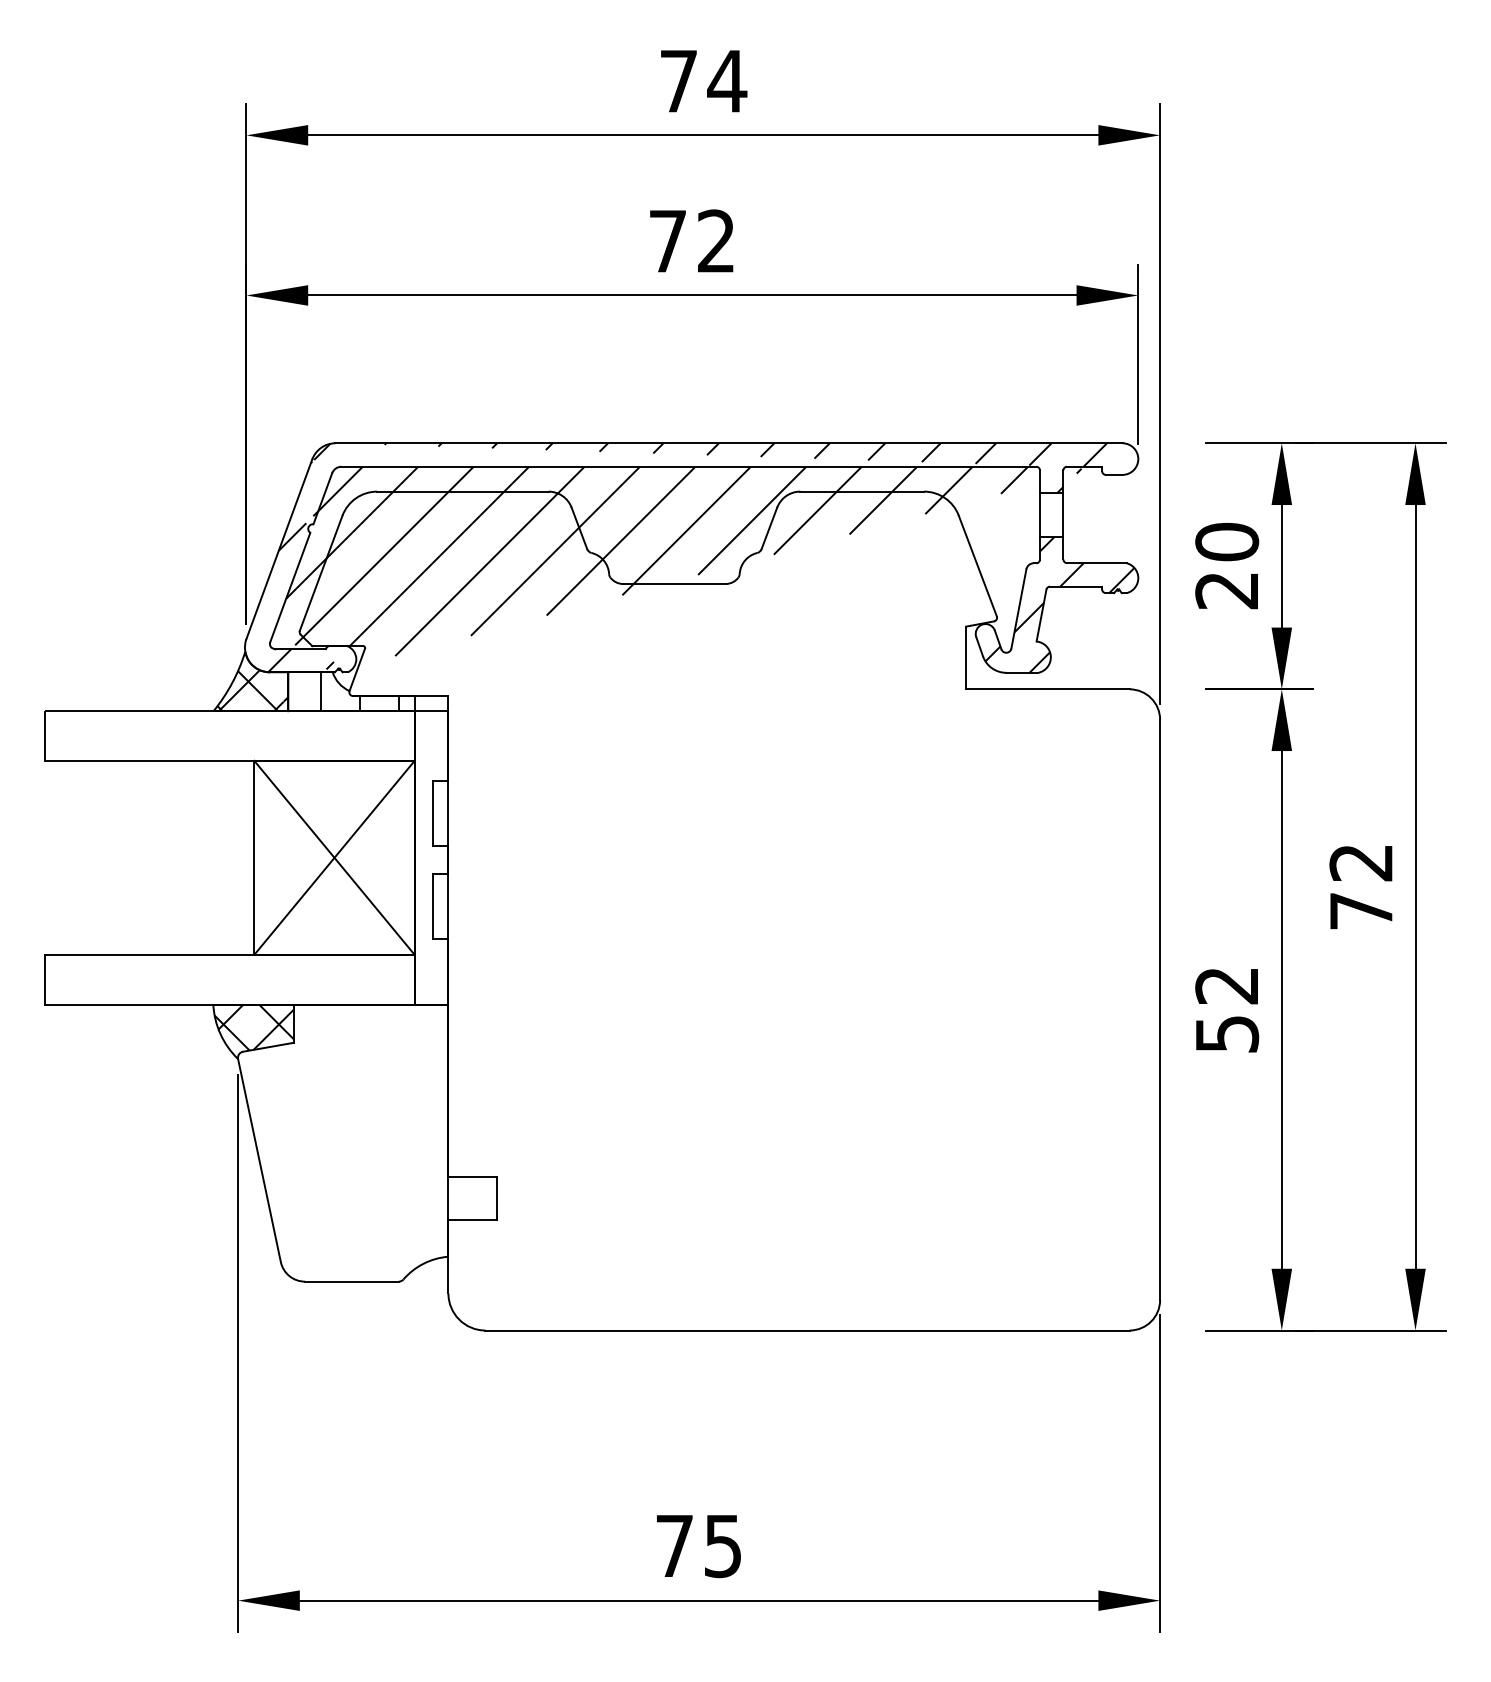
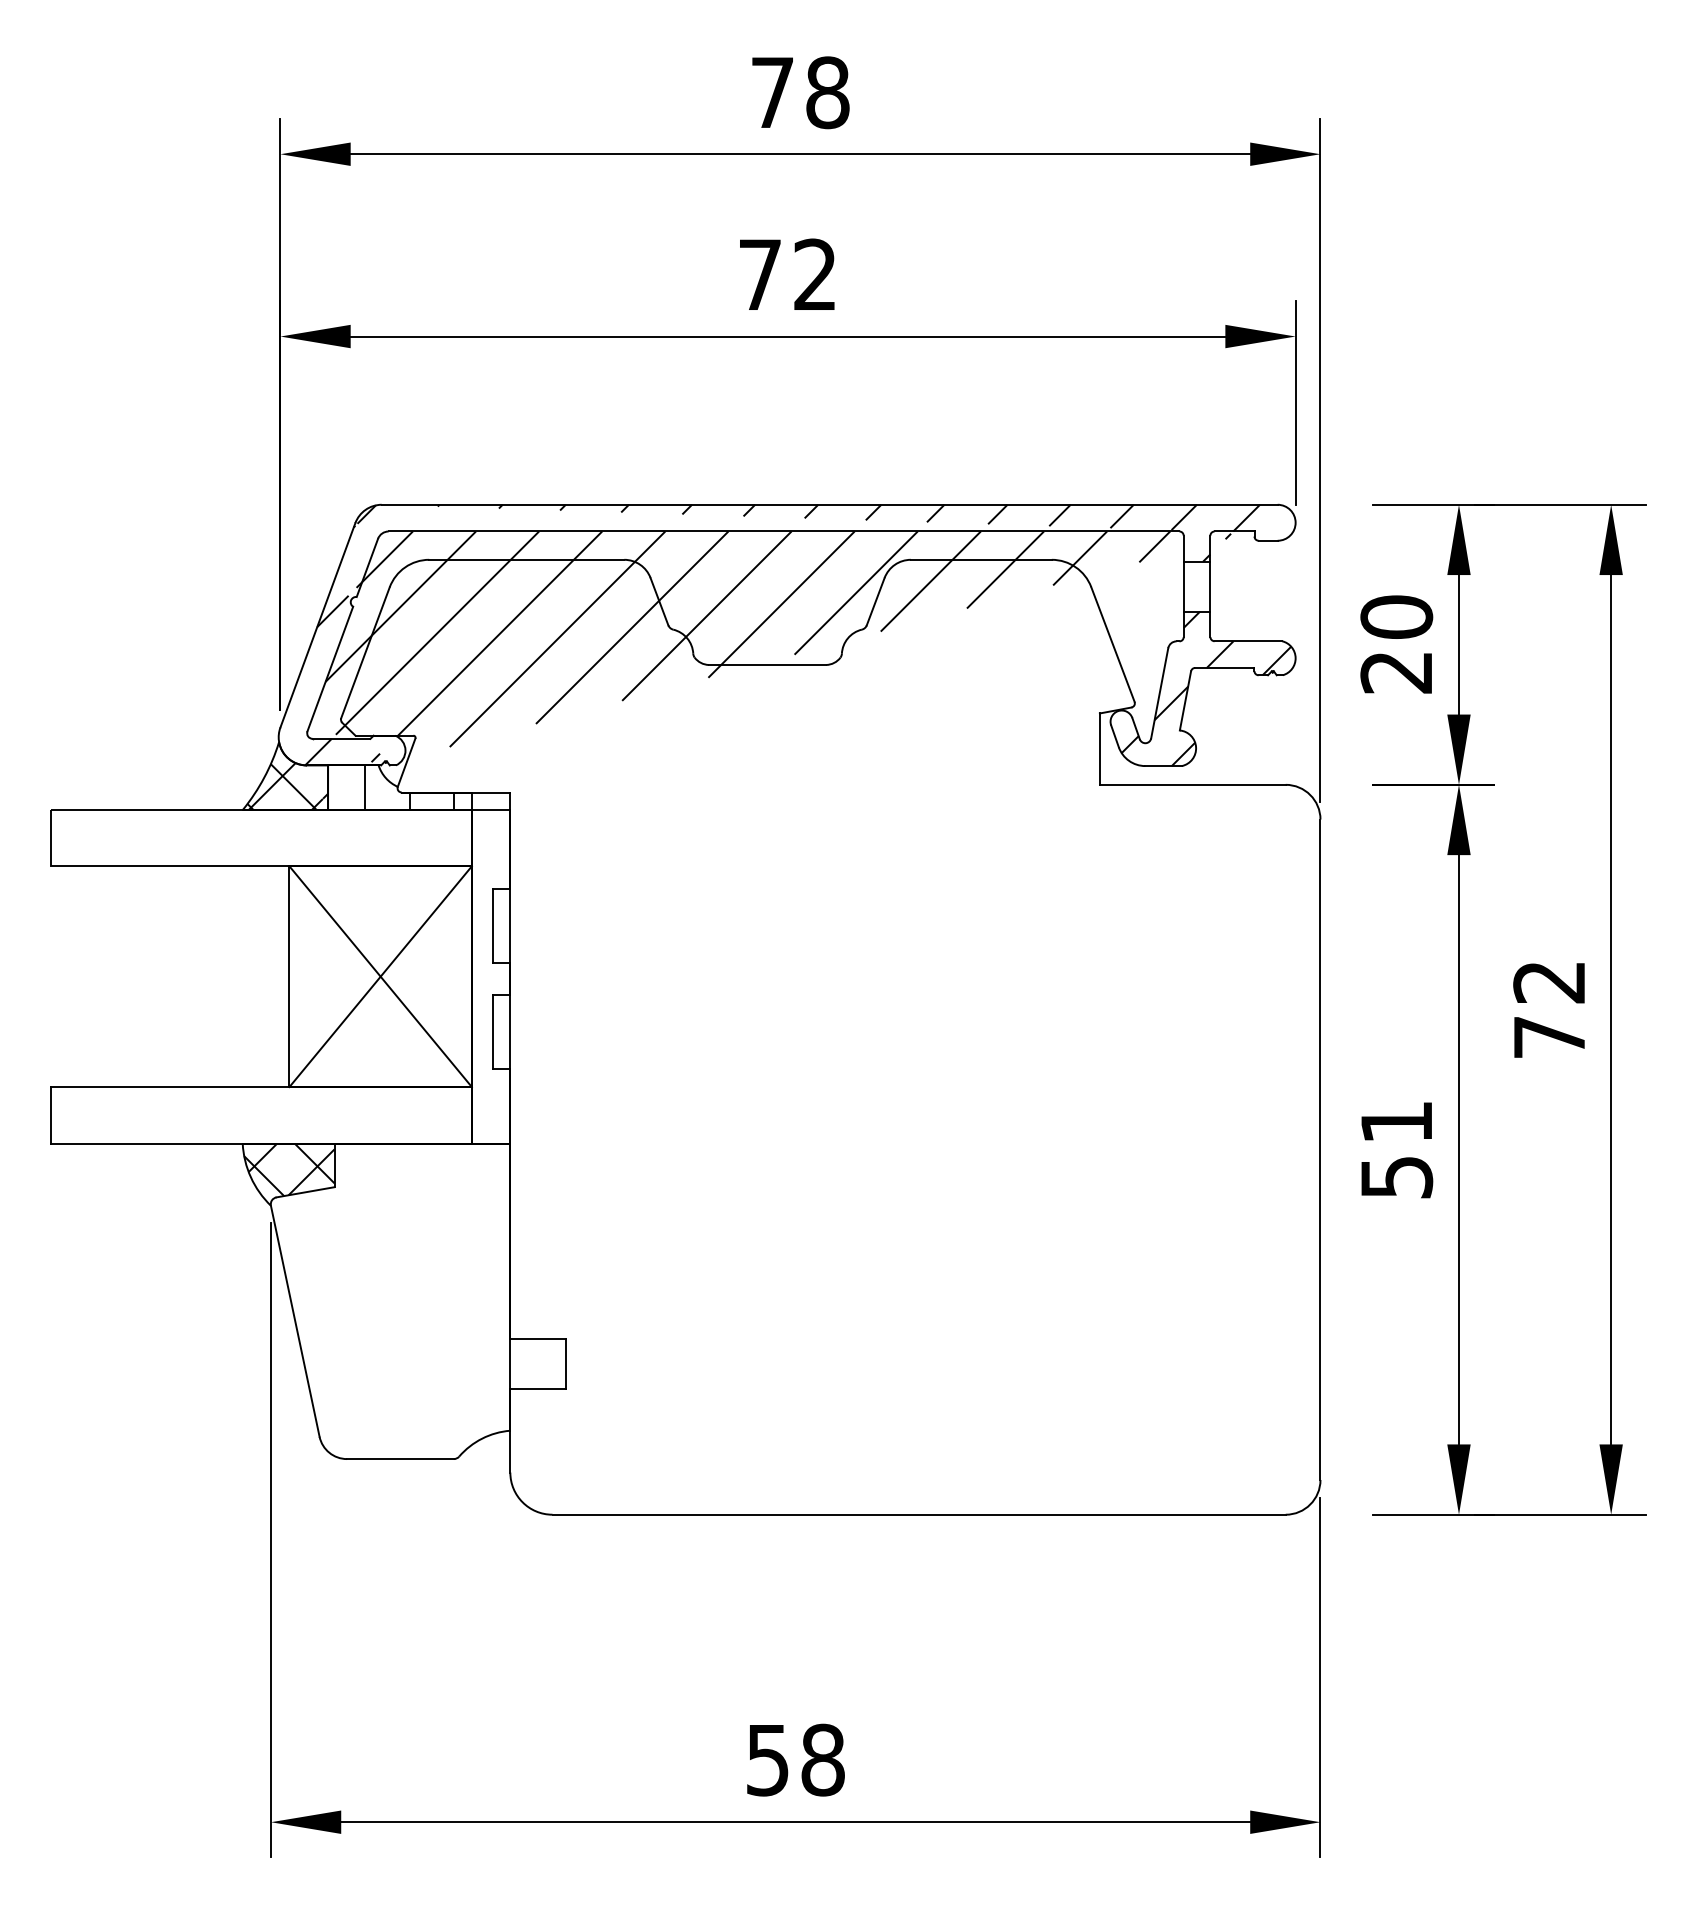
text: (727, 81) -> (828, 92), 74 -> 78
text: (1226, 986) -> (1396, 1123), 52 -> 51
text: (699, 1546) -> (796, 1760), 75 -> 58

